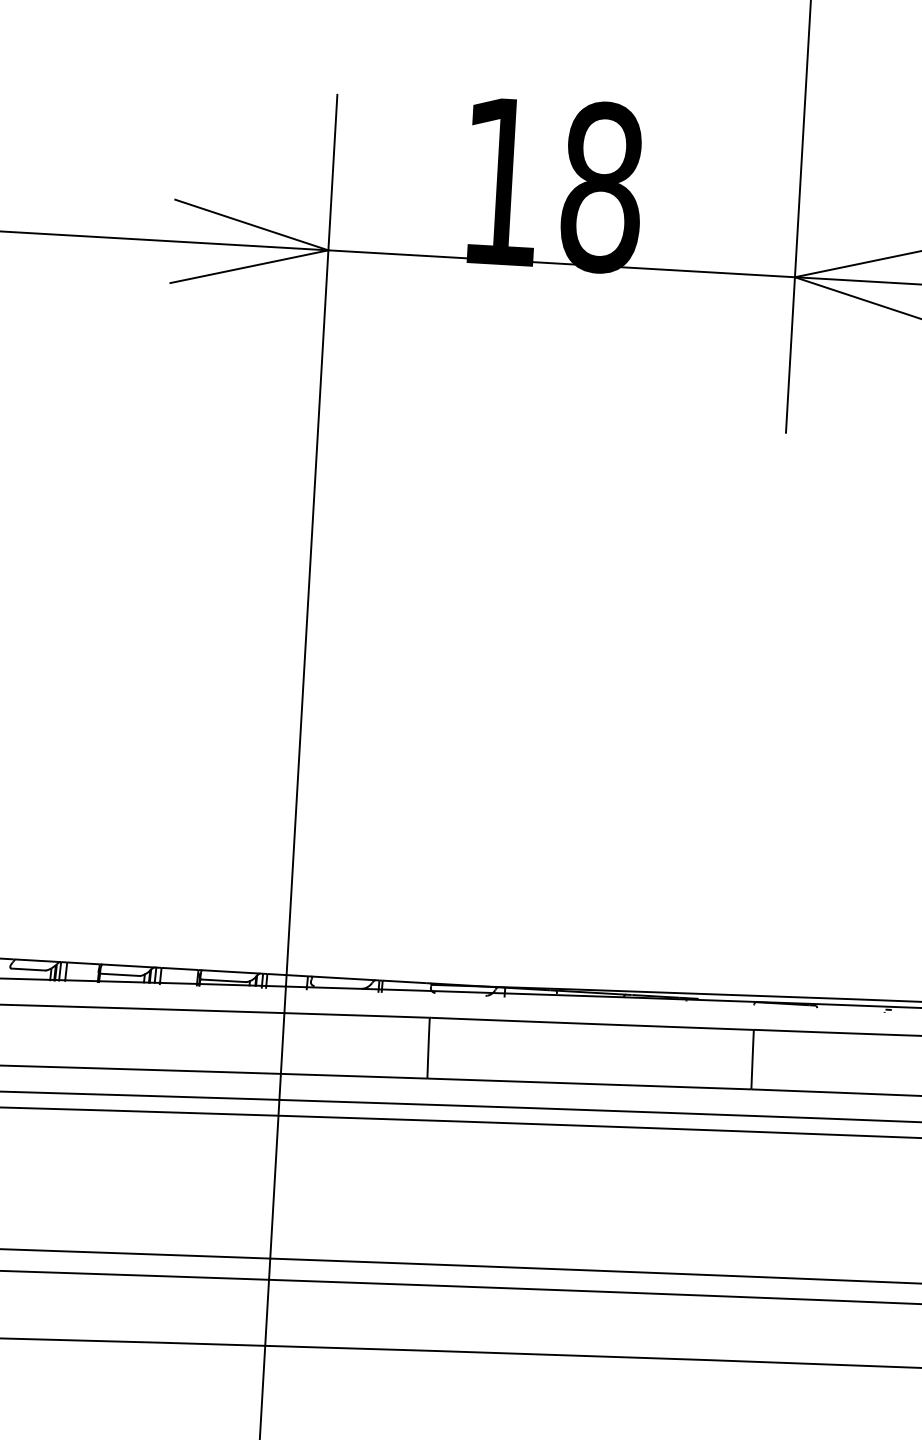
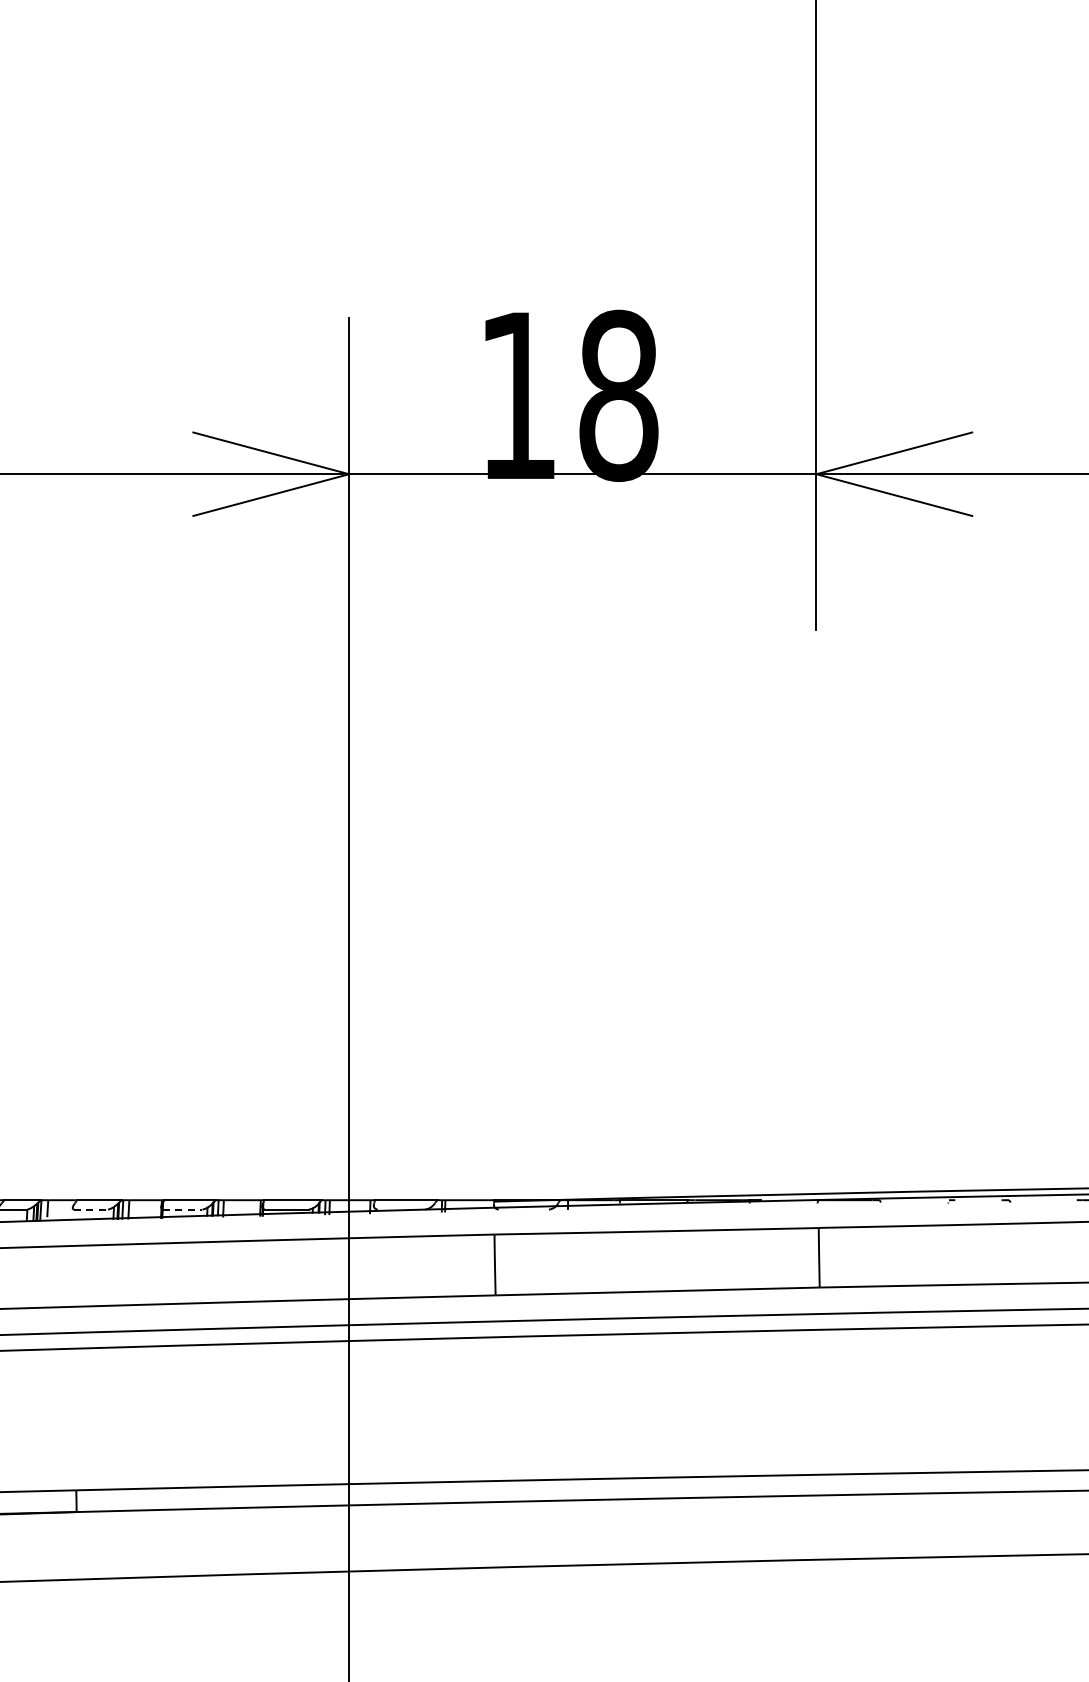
line: (28, 969) -> (91, 1209), solid -> dashed
line: (119, 974) -> (182, 1209), solid -> dashed

